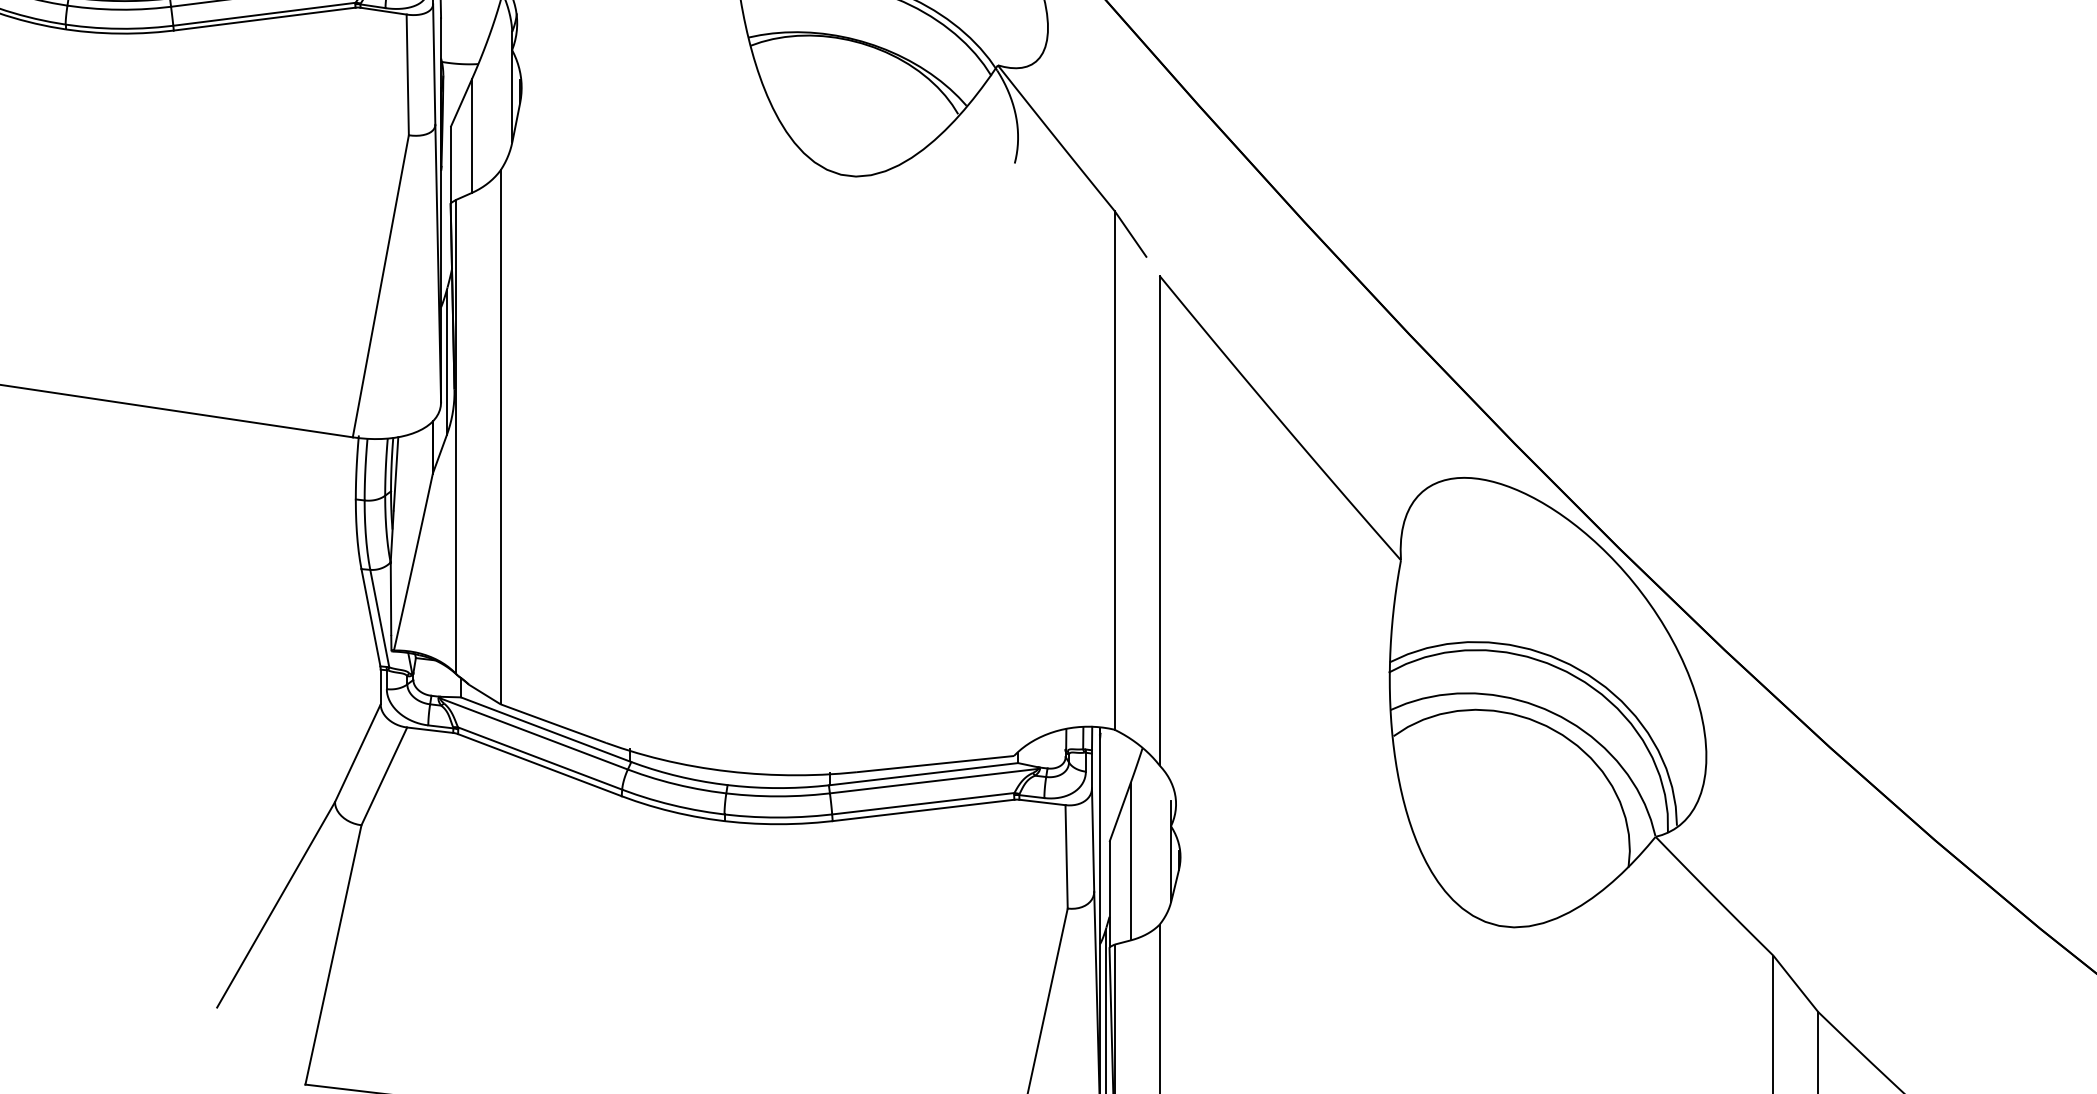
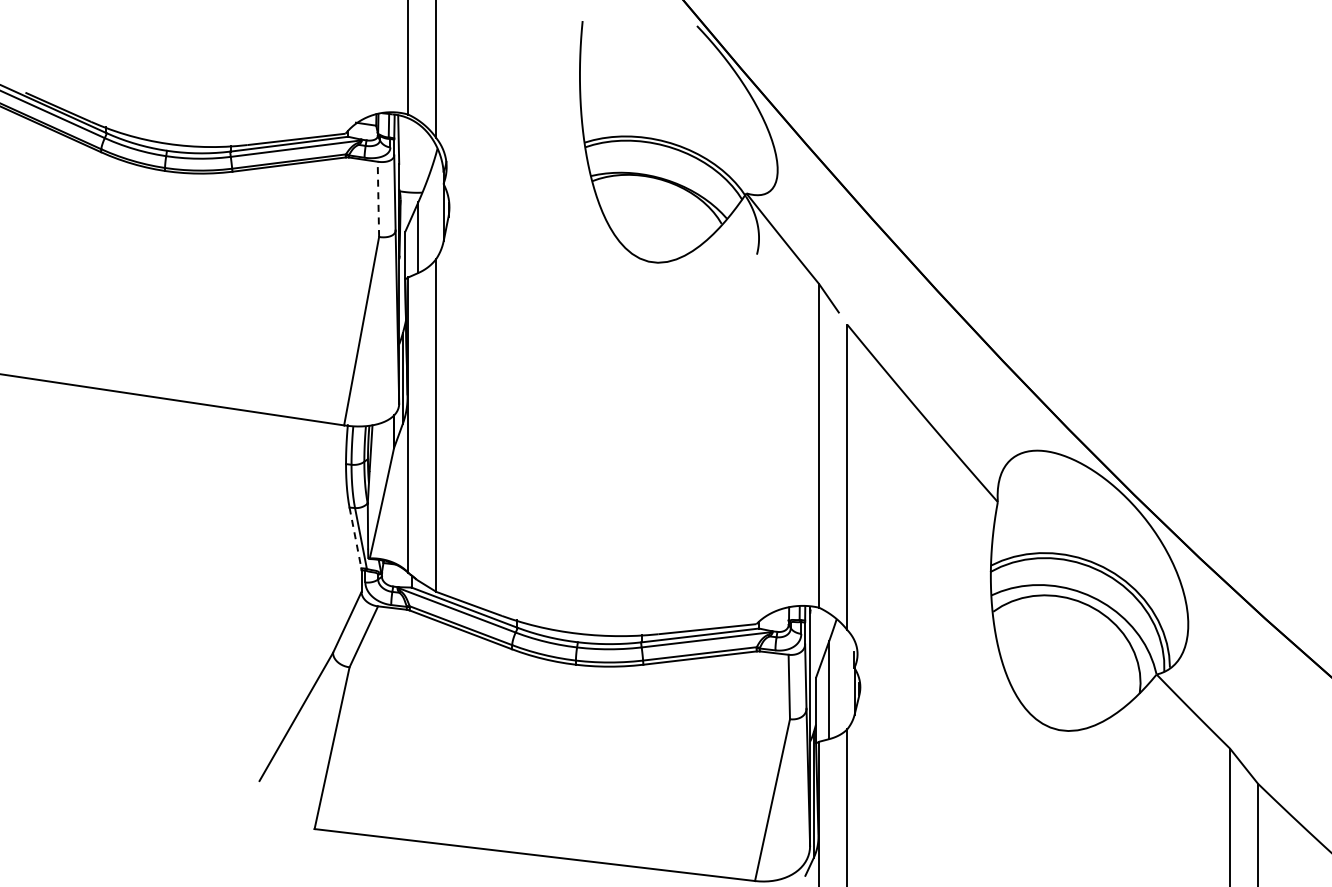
line: (407, 75) -> (378, 199), solid -> dashed
line: (371, 617) -> (355, 537), solid -> dashed

